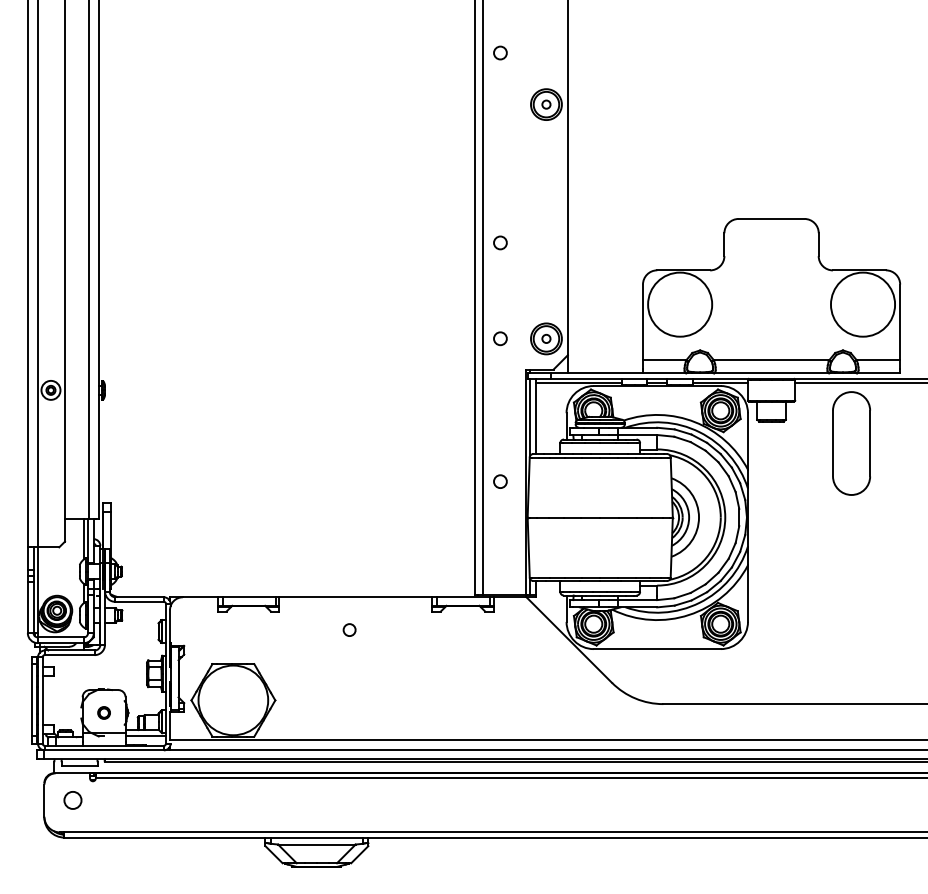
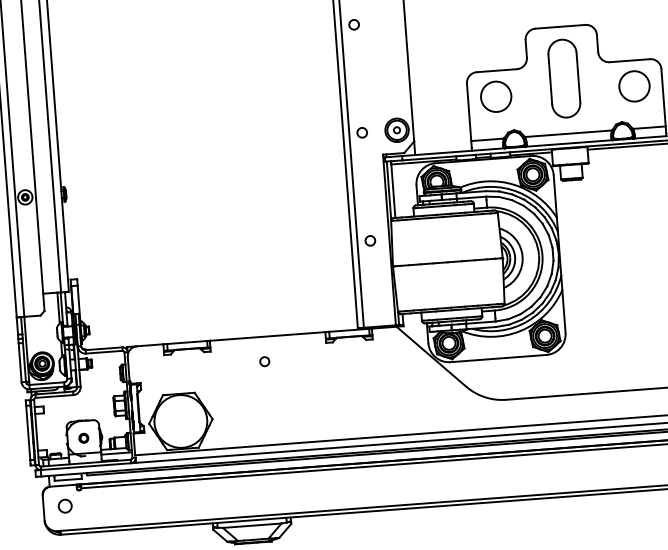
circle: (500, 242) -> (354, 24), moved
circle: (680, 304) -> (496, 96), size x0.62
circle: (863, 304) -> (634, 86), size x0.62
part: (851, 443) -> (564, 78), moved

